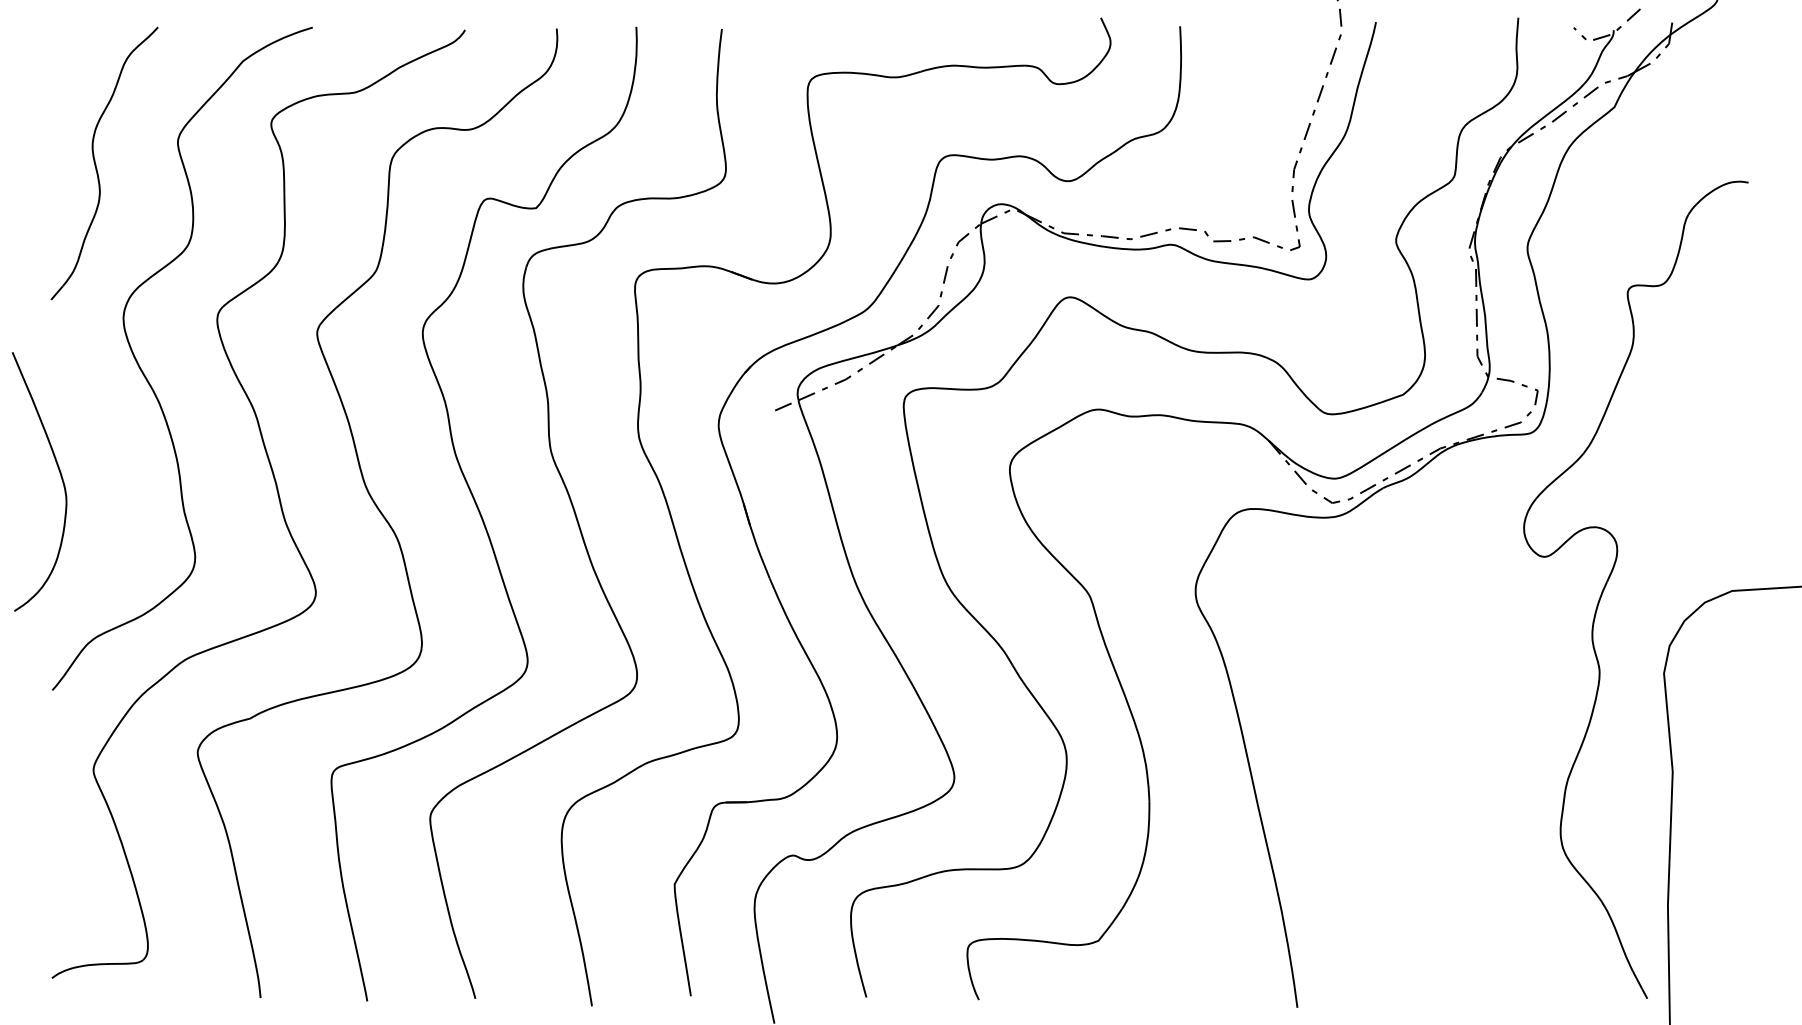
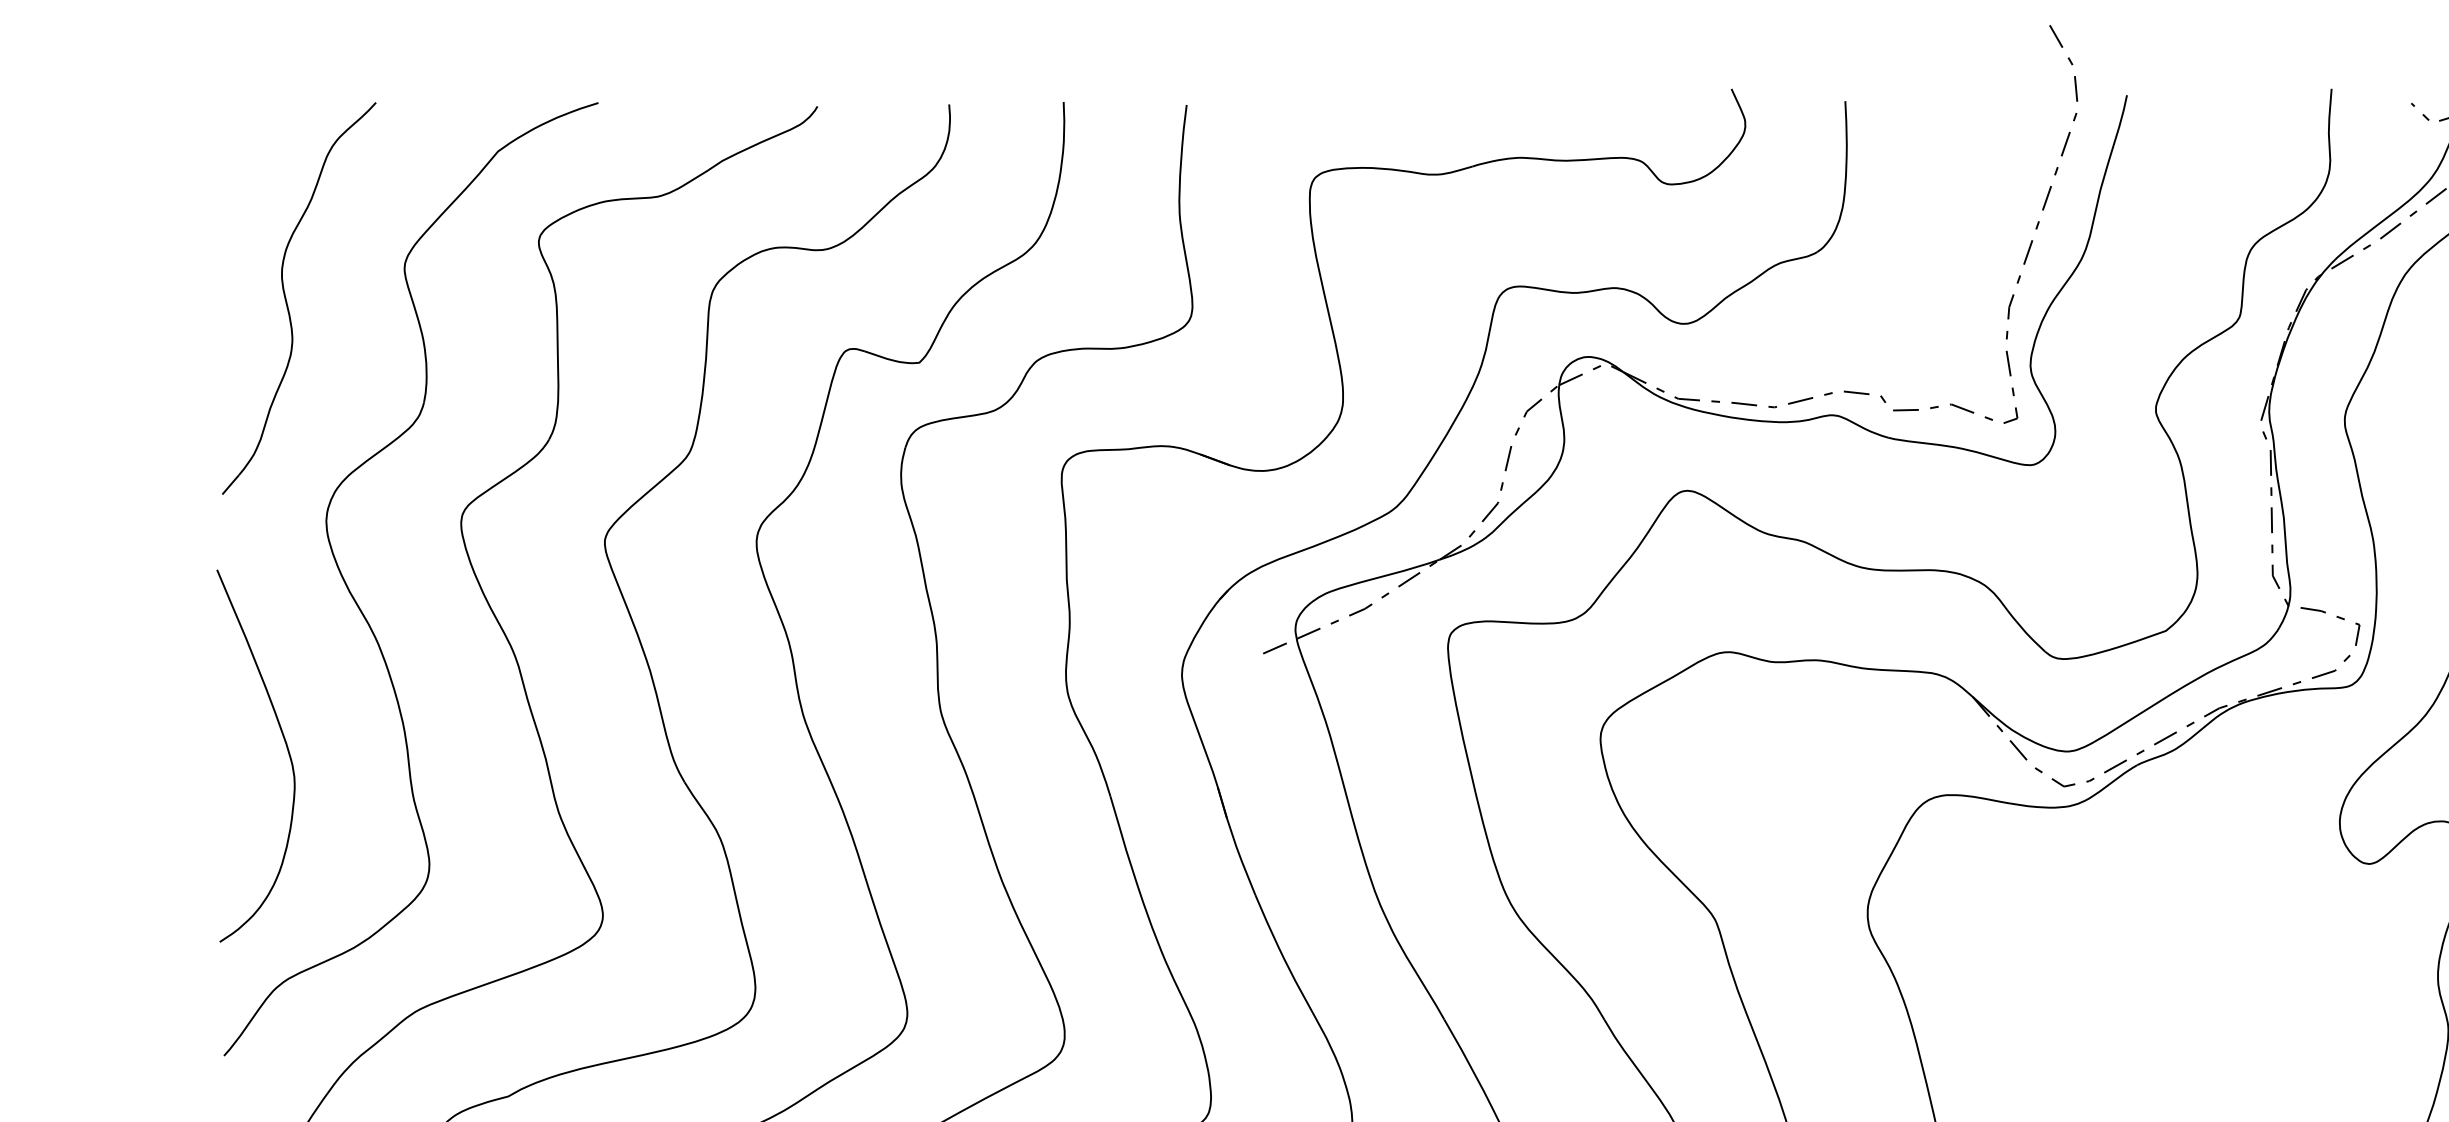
curve: (59, 473) -> (284, 744), moved

